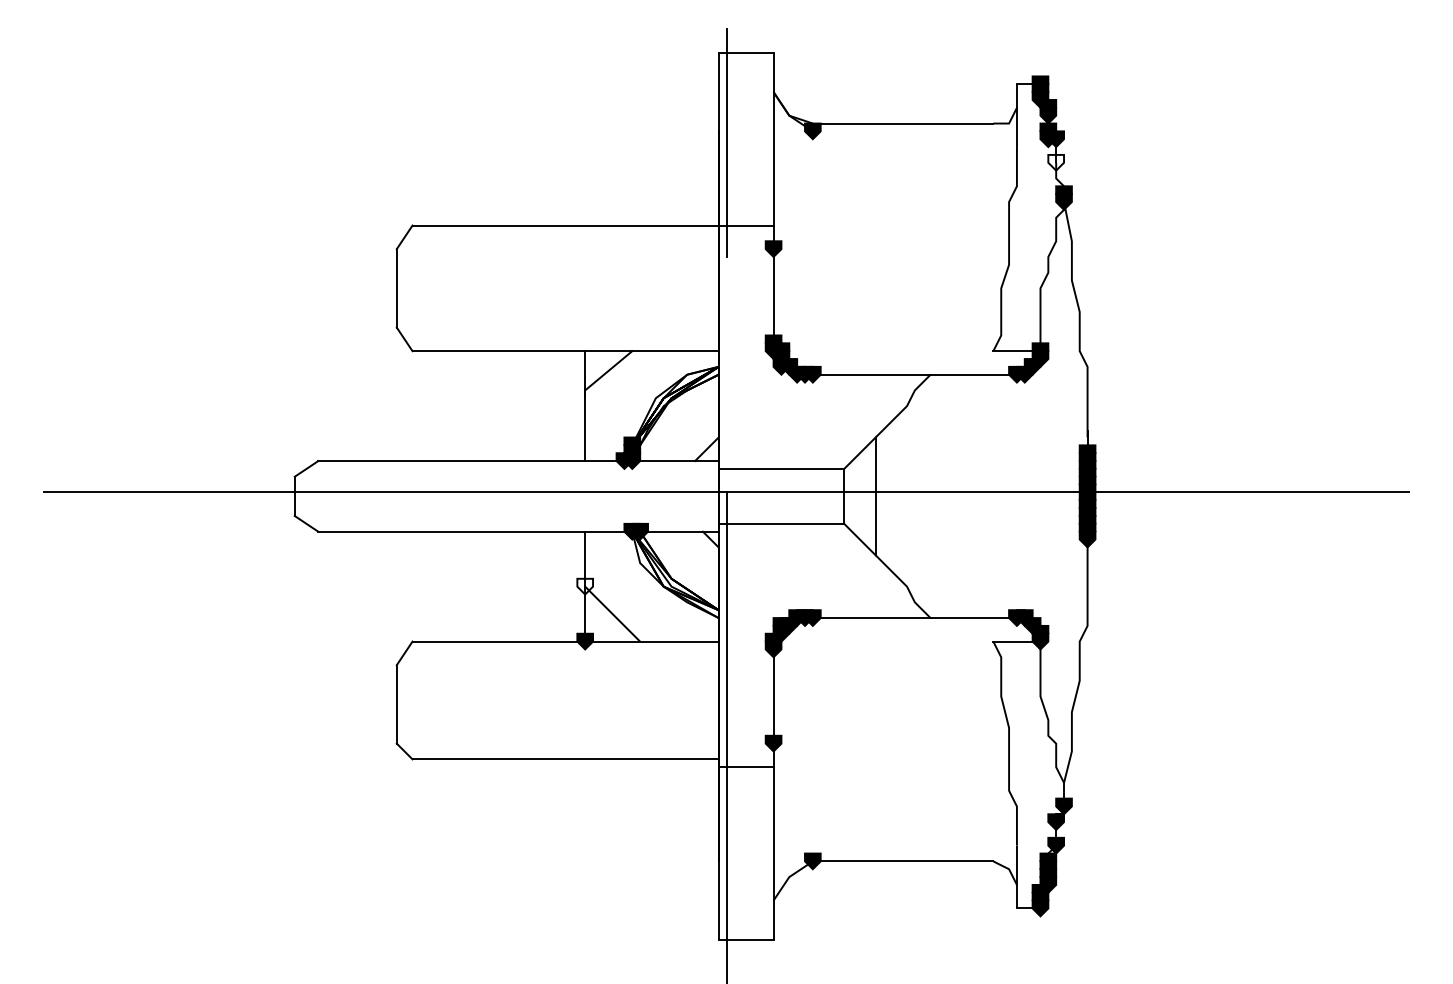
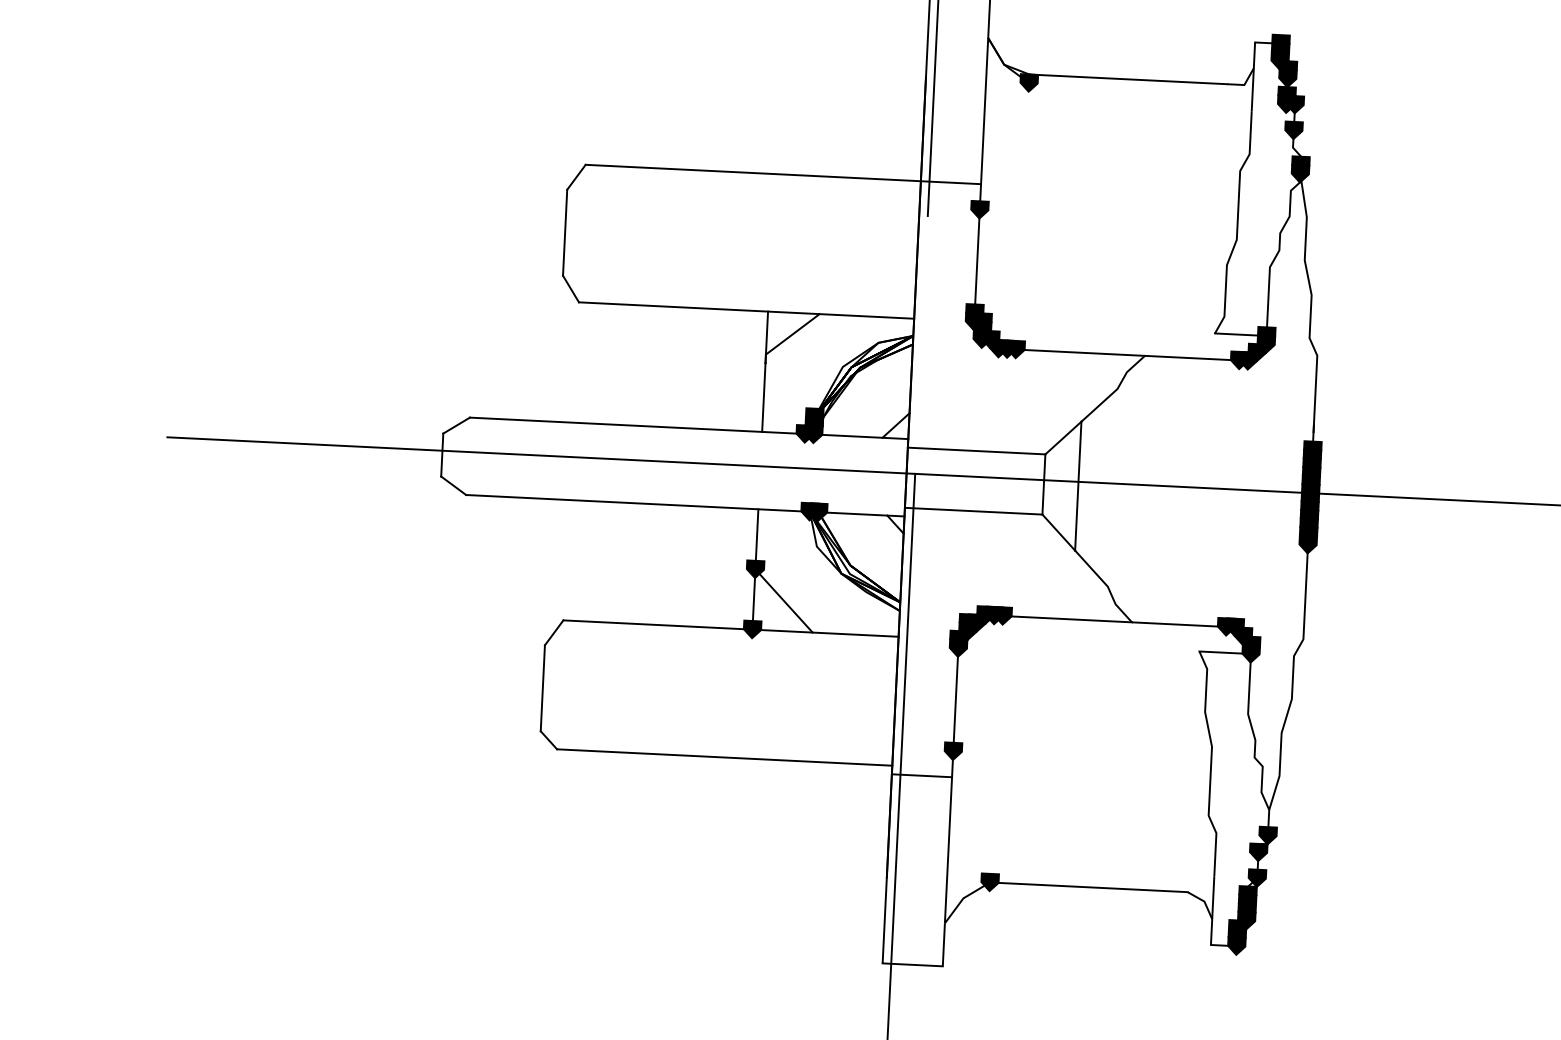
fill: (1056, 162) -> (1294, 130), added
fill: (585, 586) -> (755, 569), added

